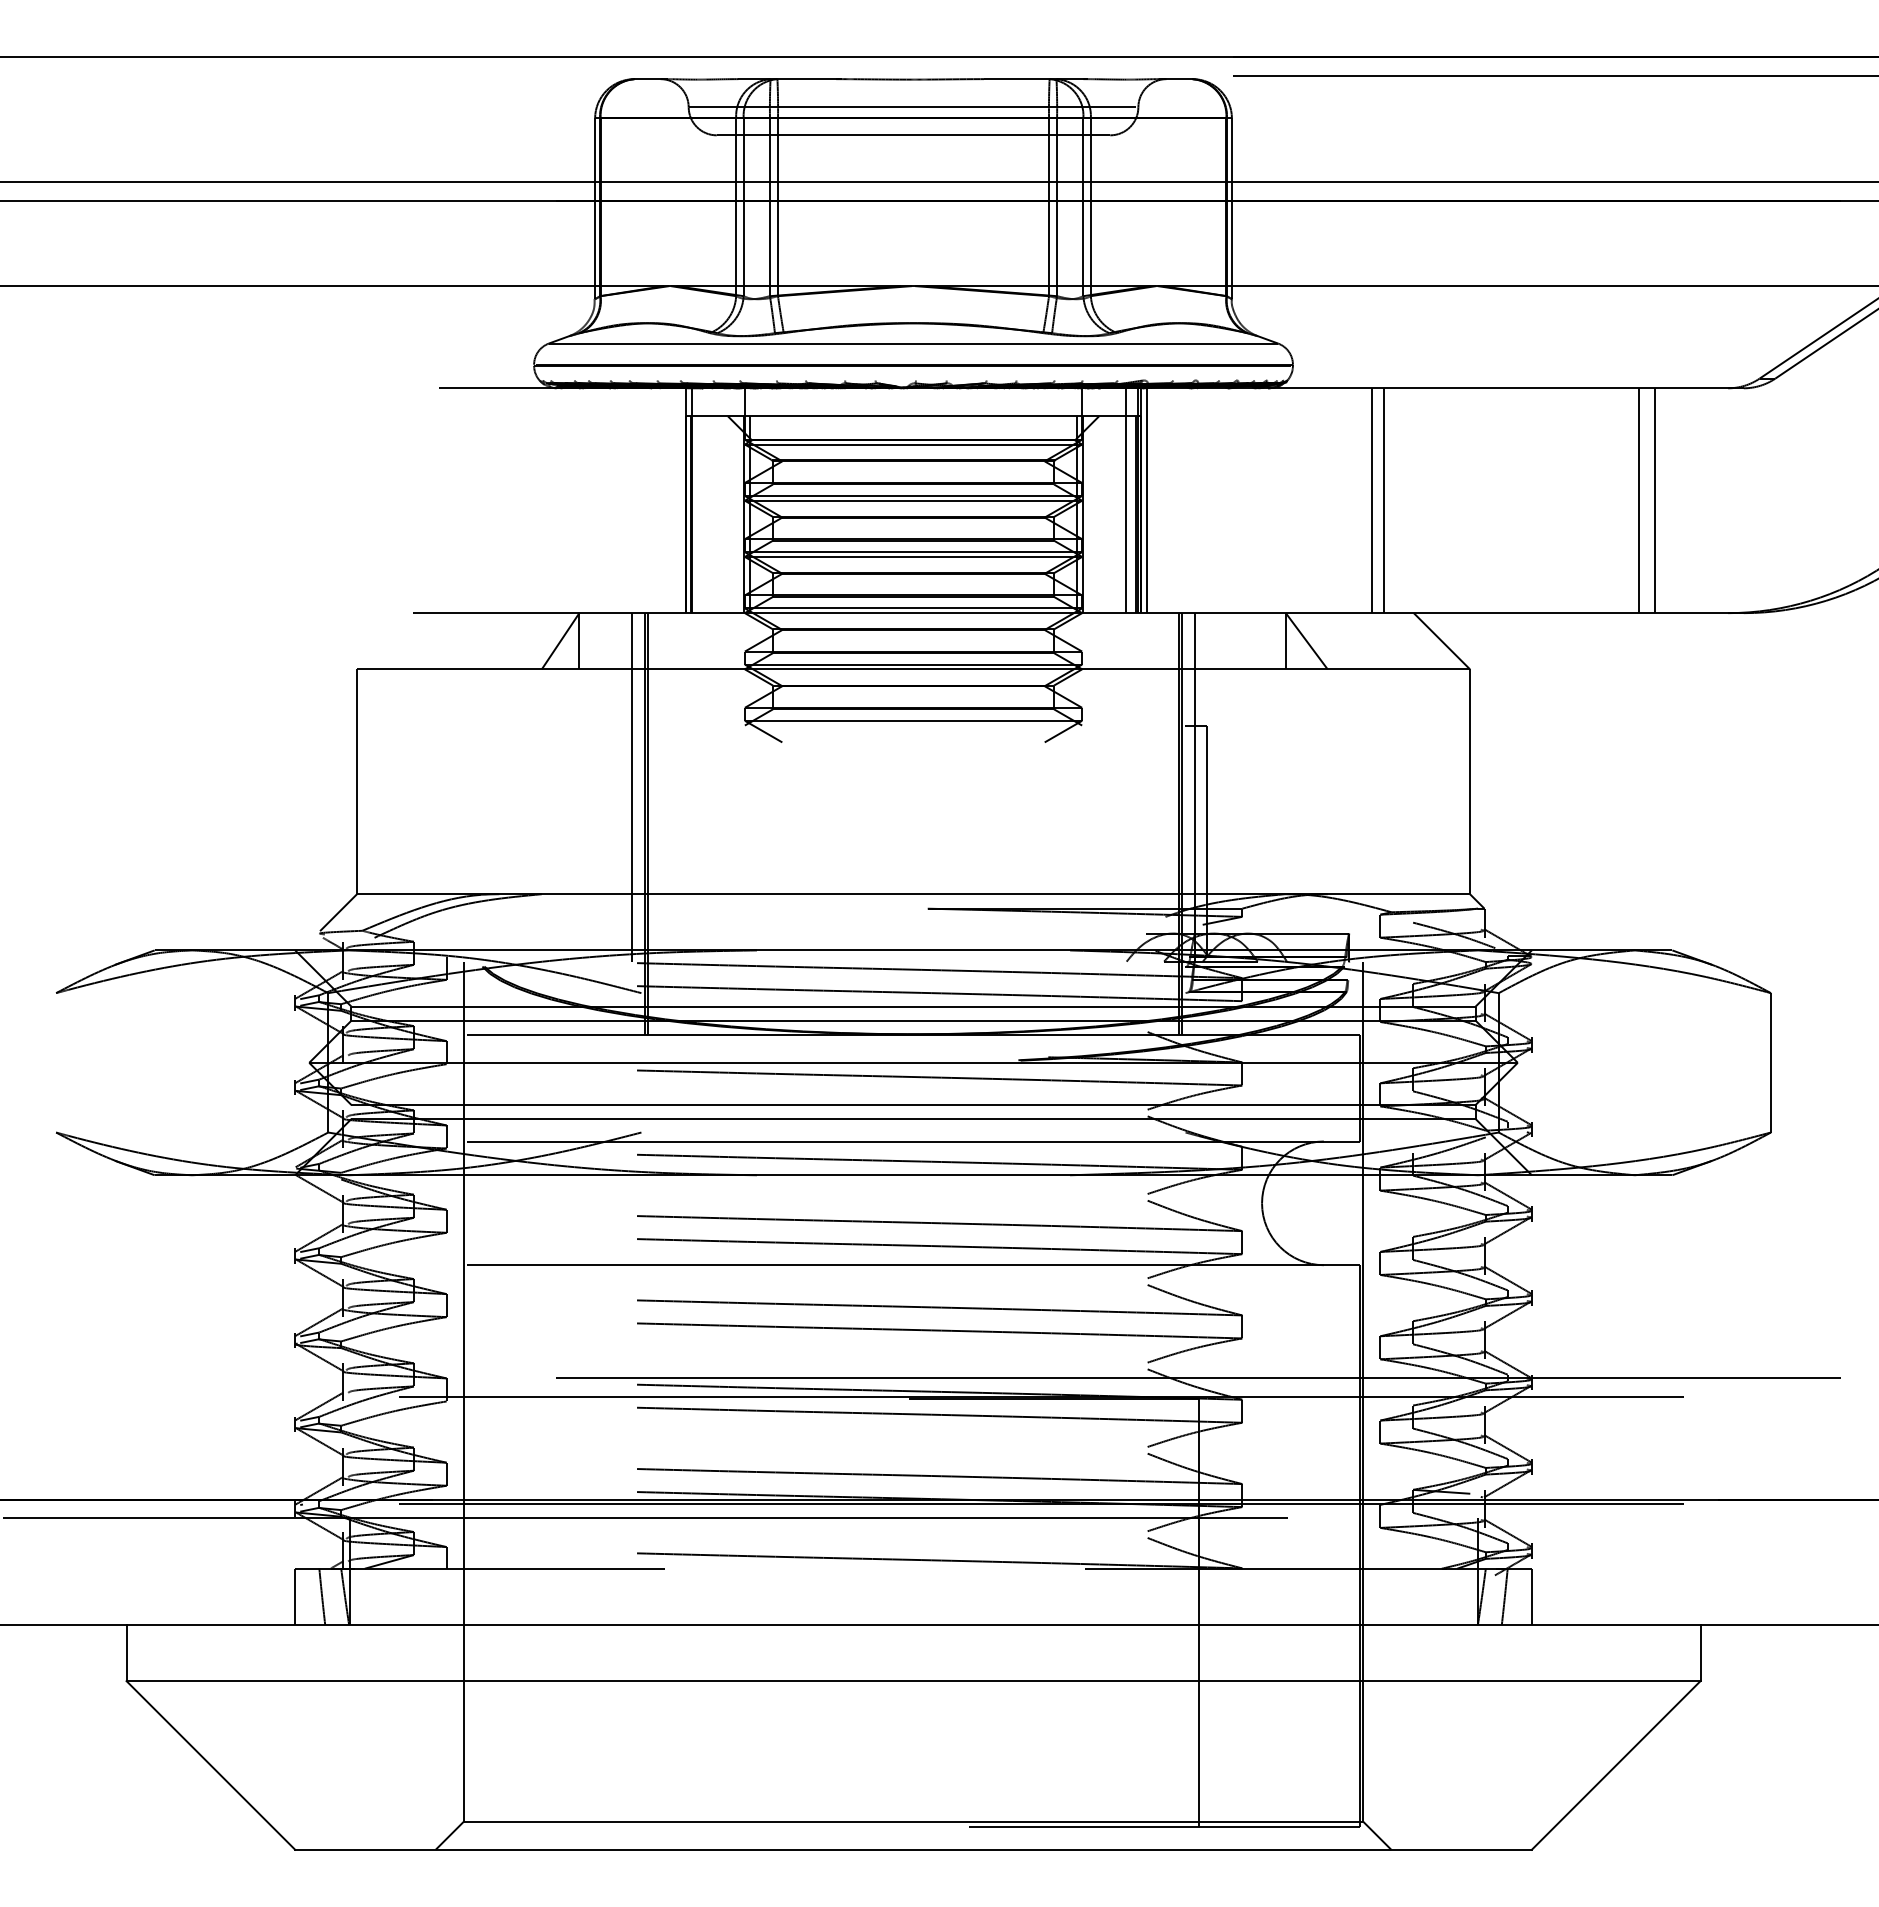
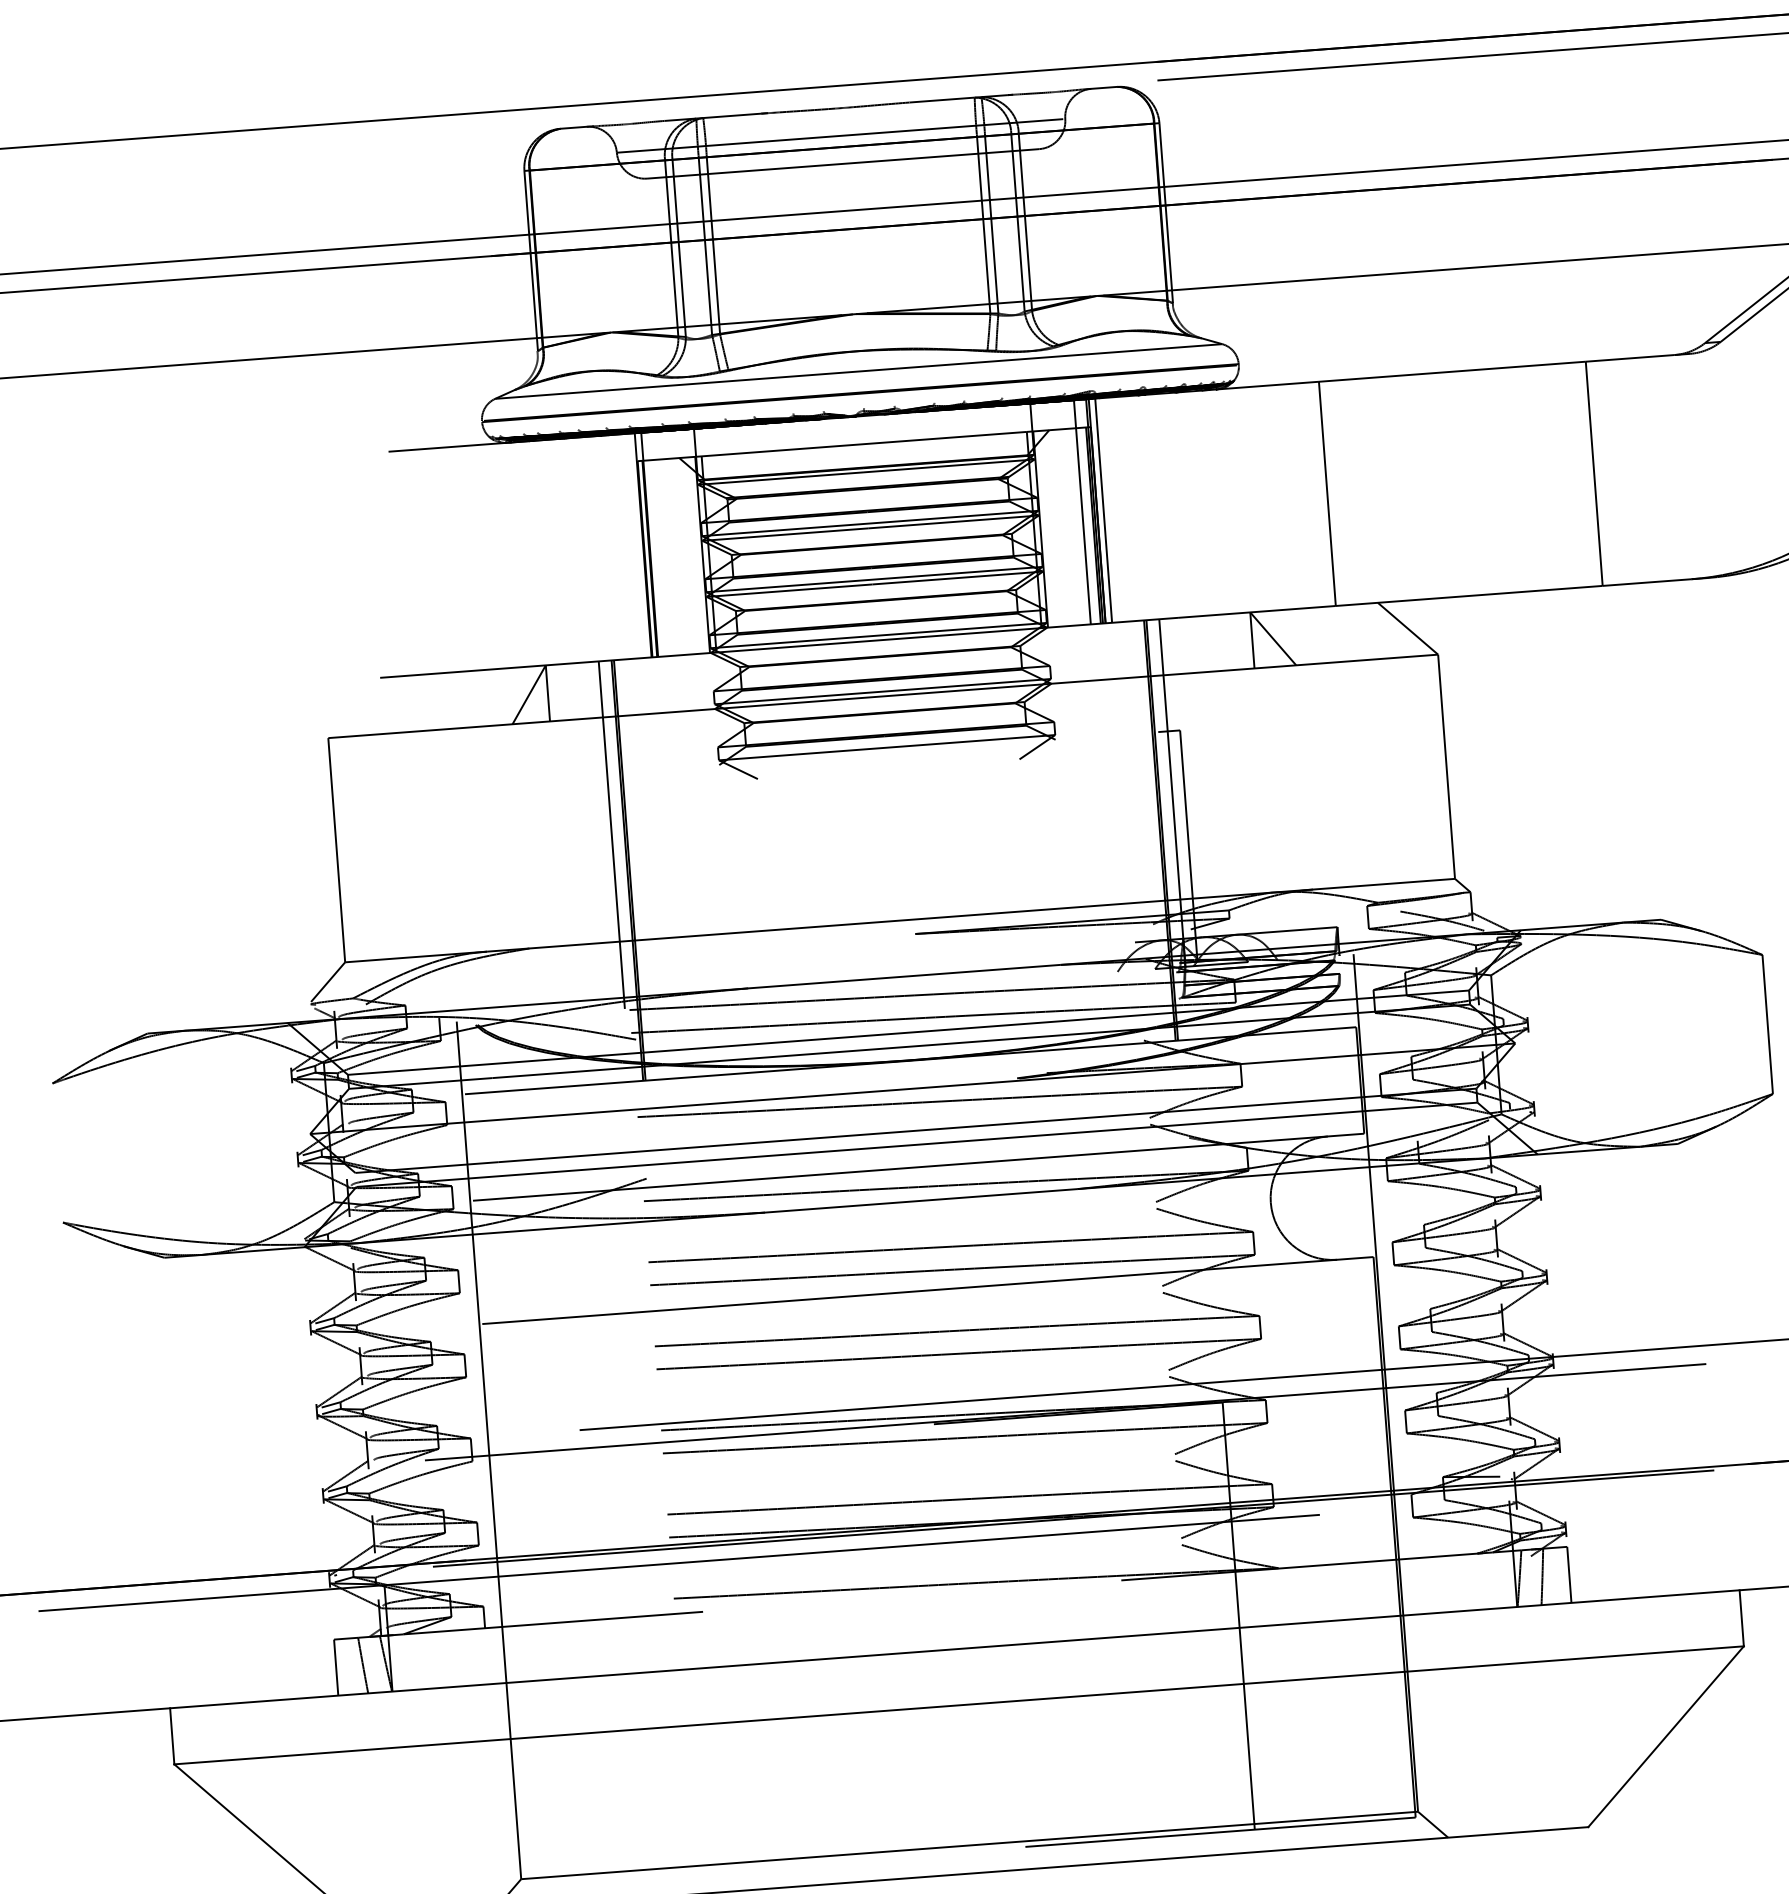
line: (1383, 500) -> (1339, 492), removed
line: (1654, 500) -> (1609, 472), removed

